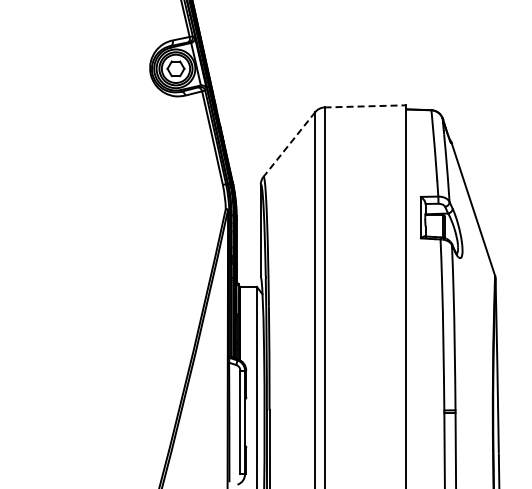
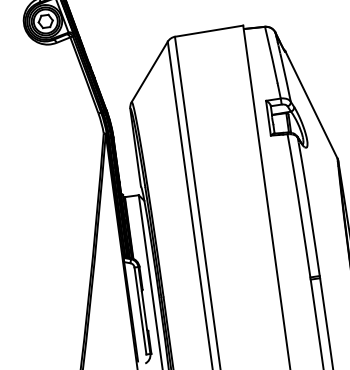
line: (365, 106) -> (209, 31), dashed -> solid
line: (289, 144) -> (149, 71), dashed -> solid

